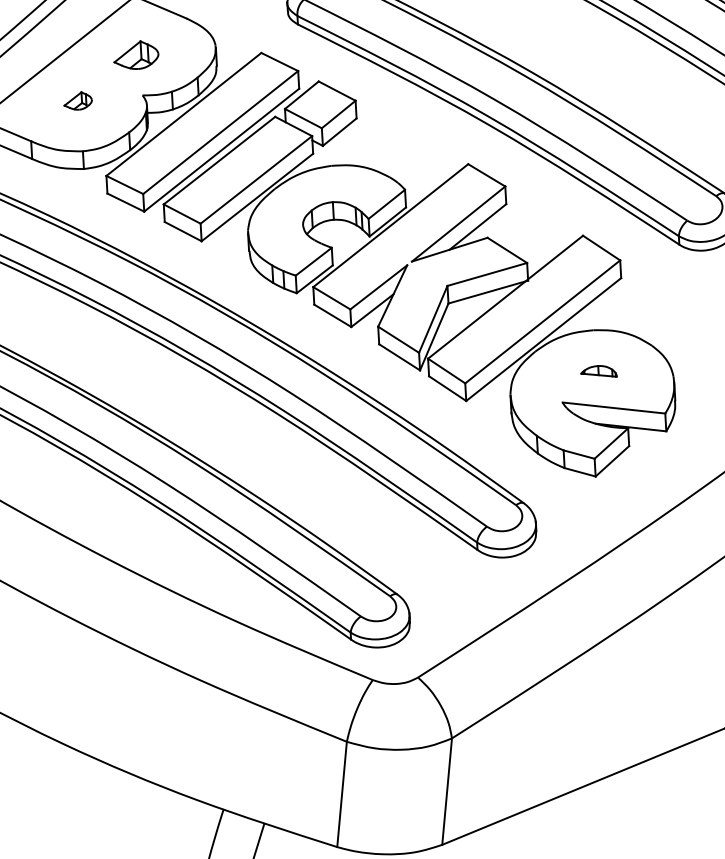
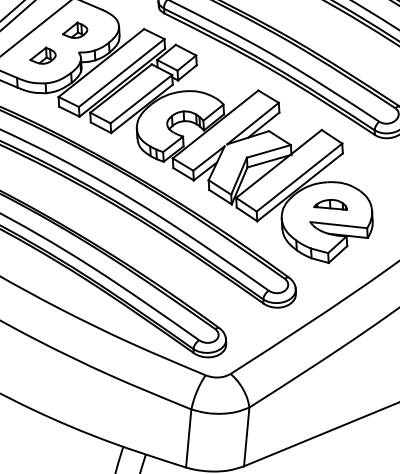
part: (77, 100) -> (42, 55), size x1.67
part: (598, 370) -> (330, 204), size x1.67

